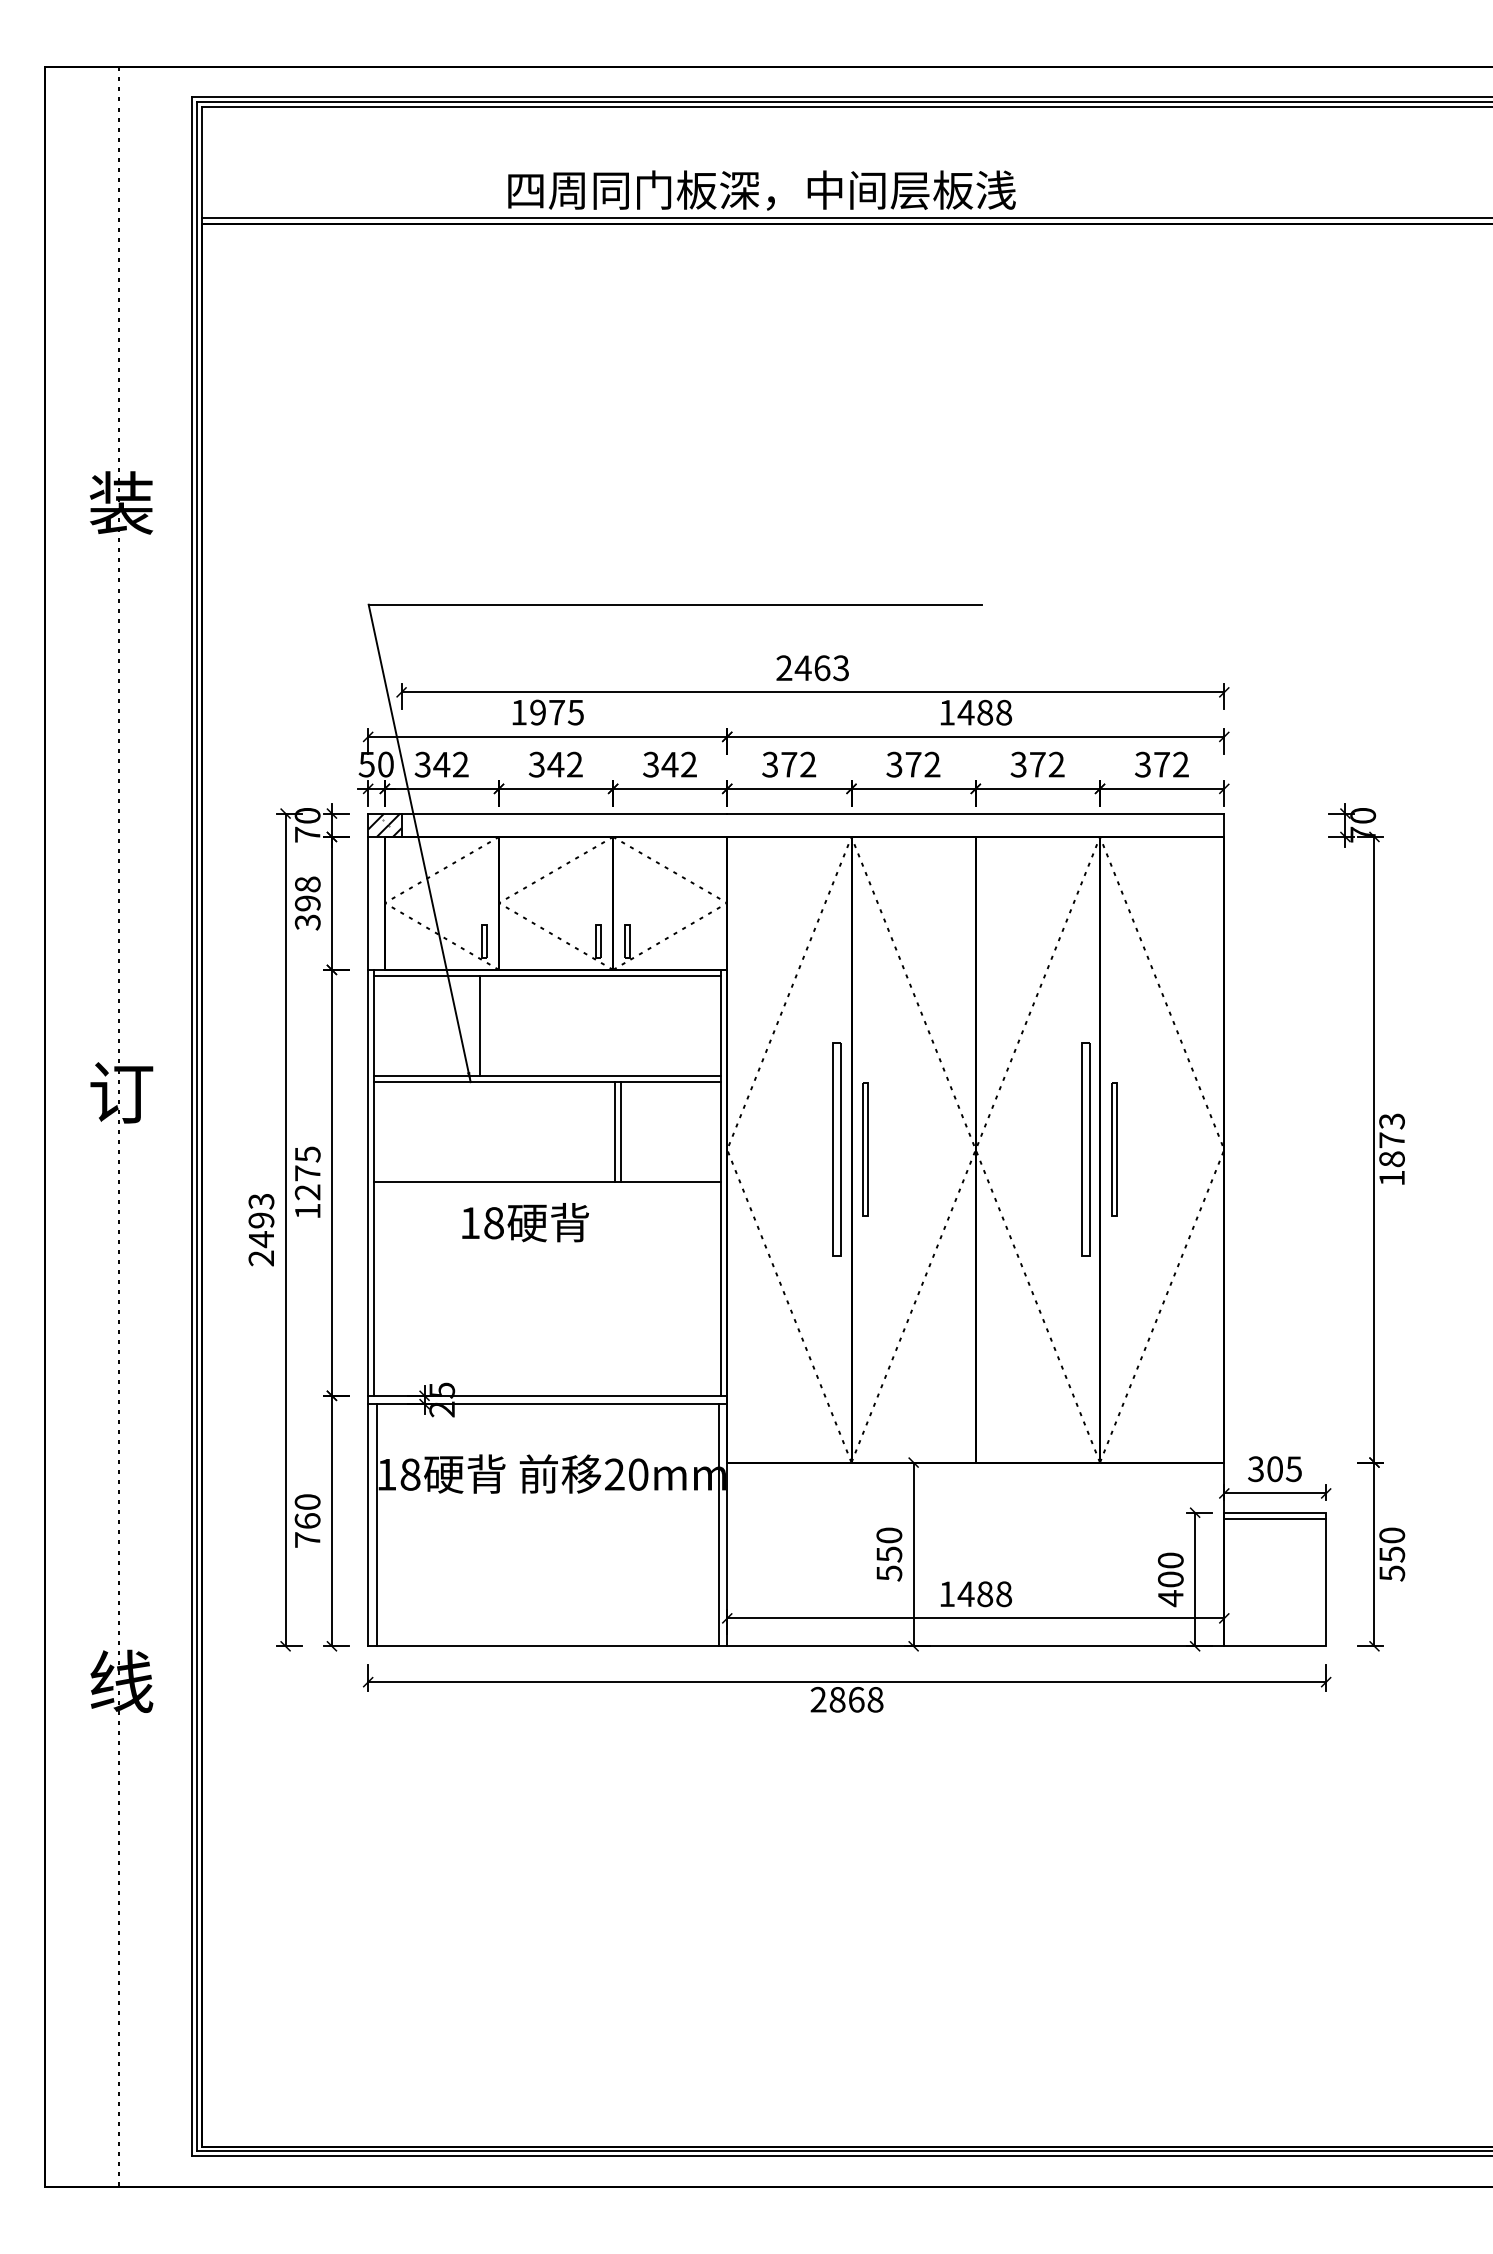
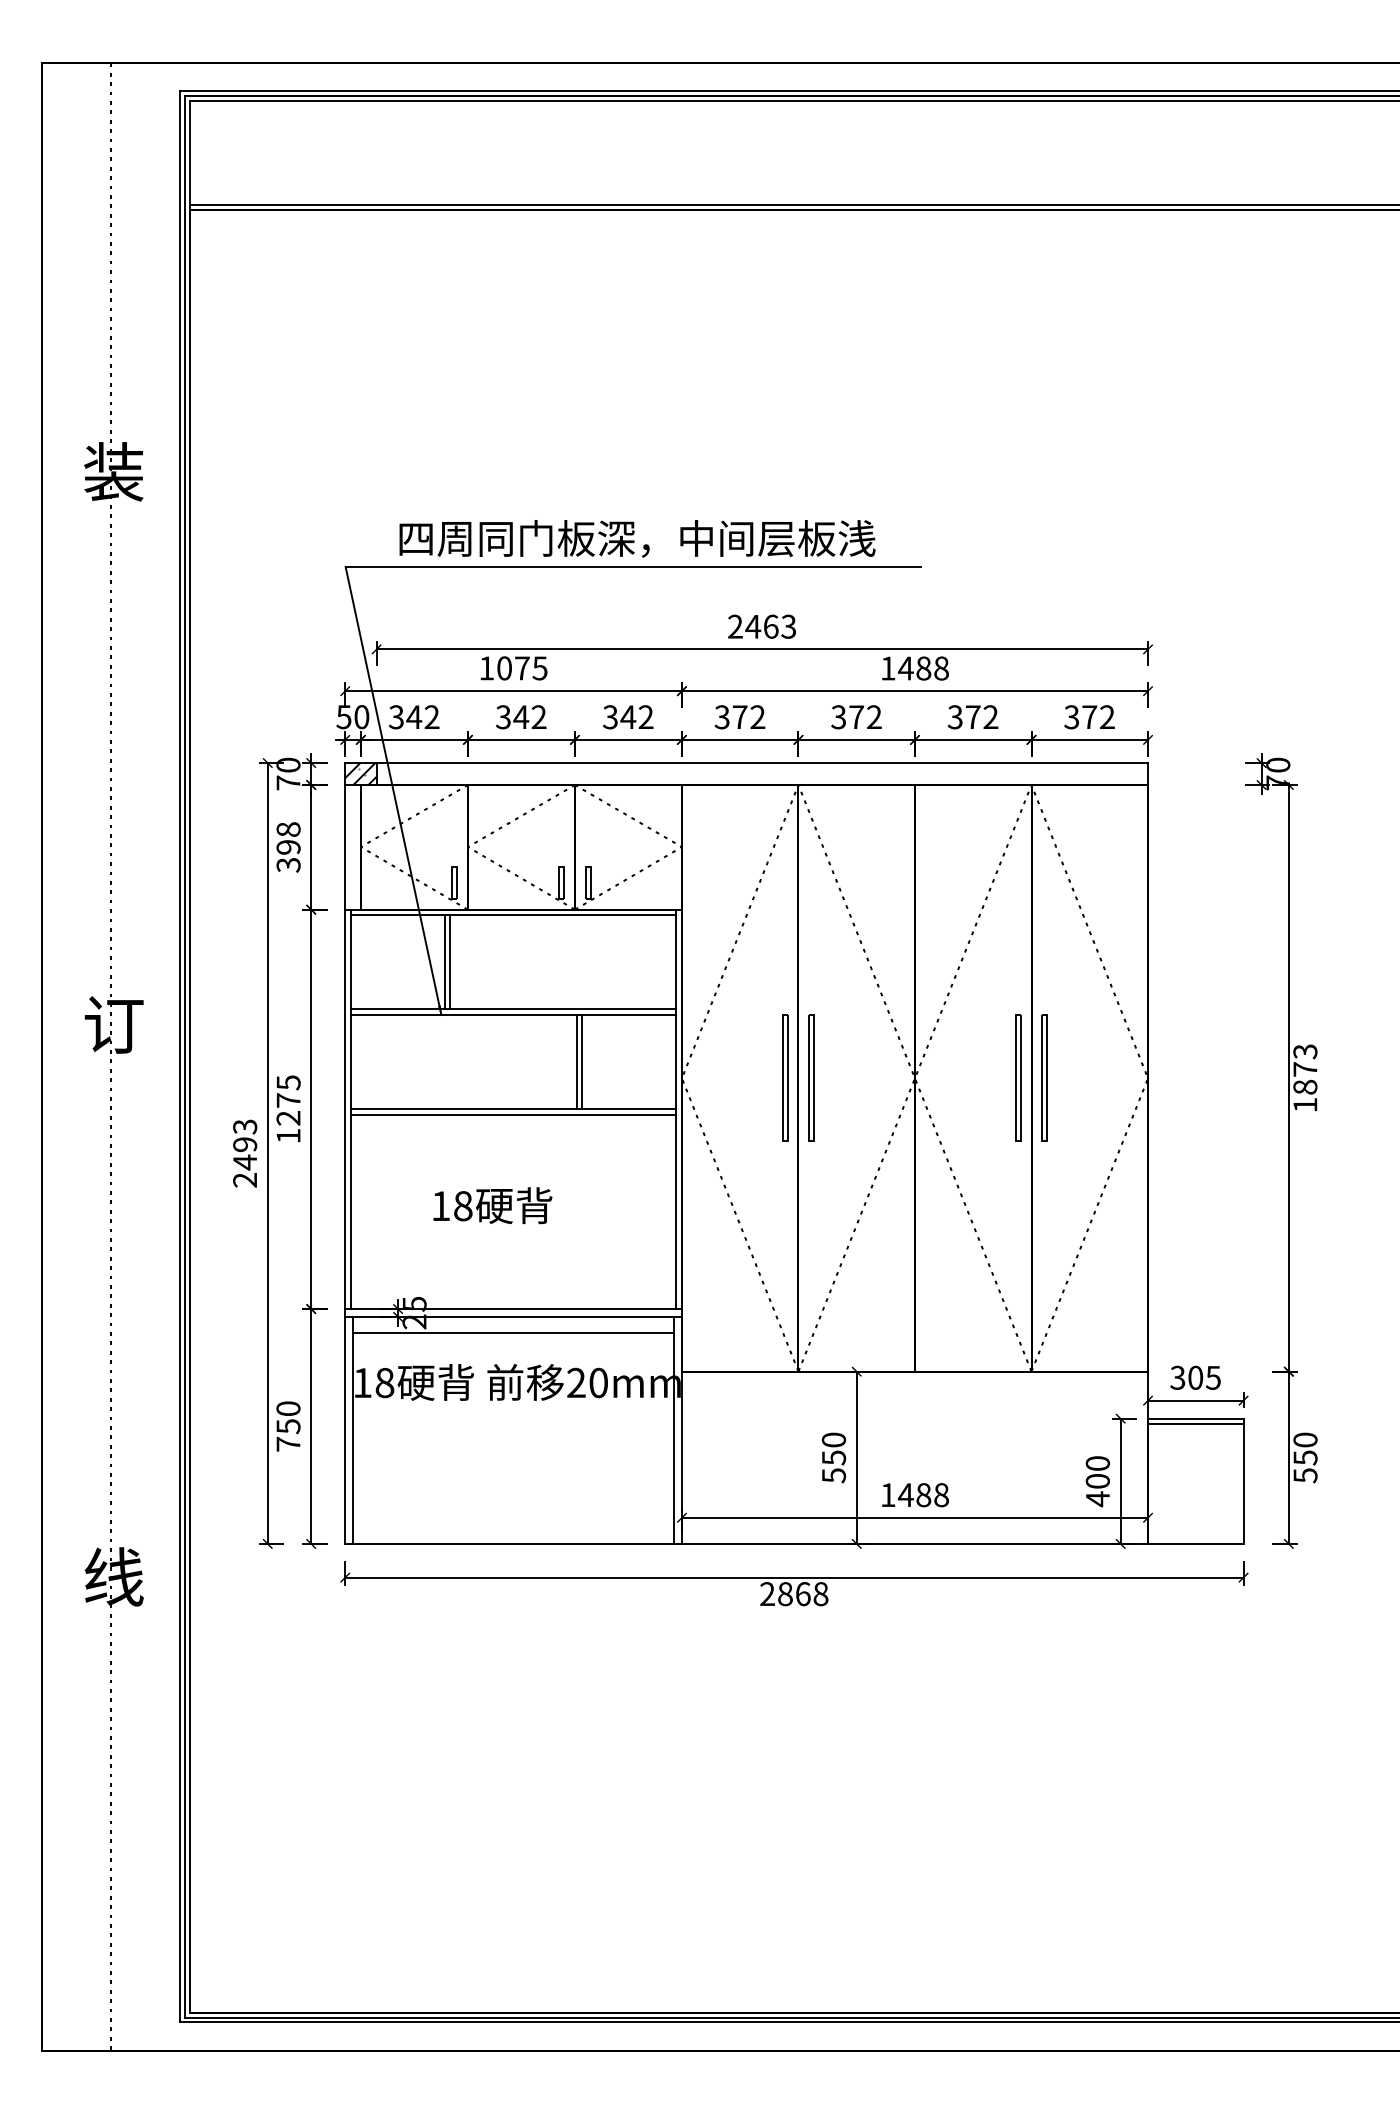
text: (761, 190) -> (637, 538), moved
text: (538, 712) -> (504, 668), 1975 -> 1075
line: (474, 1026) -> (444, 962), added
part: (837, 1148) -> (785, 1077), size x0.62
part: (1086, 1148) -> (1018, 1077), size x0.62
line: (547, 1188) -> (513, 1114), added
text: (525, 1222) -> (492, 1205), moved
line: (547, 1420) -> (513, 1332), added
text: (307, 1521) -> (288, 1426), 760 -> 750

